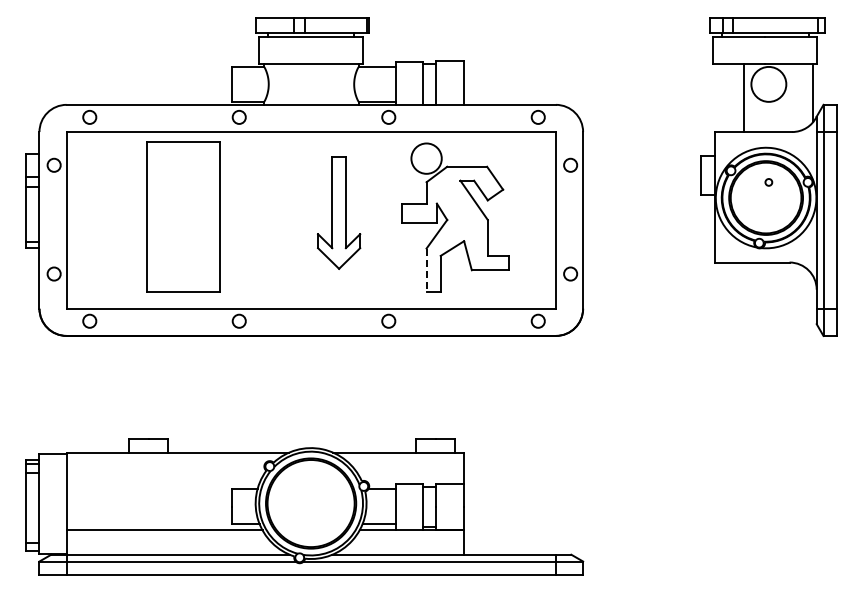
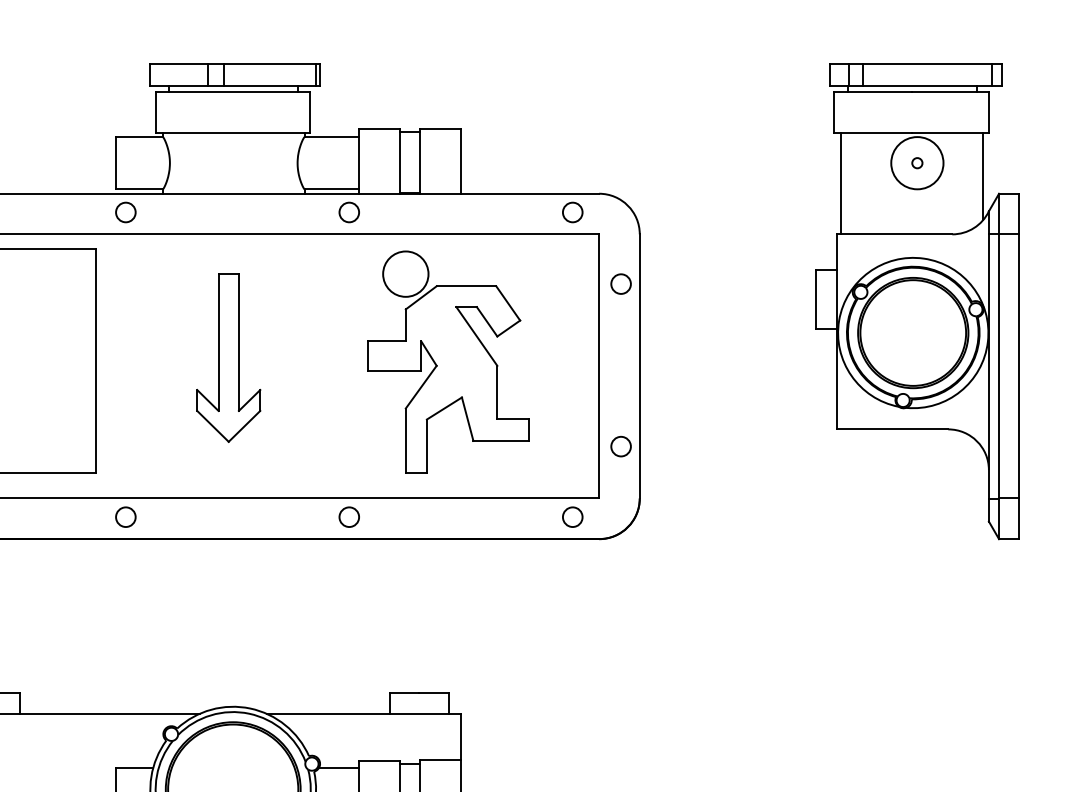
line: (743, 98) -> (840, 184), moved
circle: (768, 182) -> (916, 163), moved
part: (339, 212) -> (229, 357), moved
line: (426, 270) -> (405, 441), dashed -> solid

